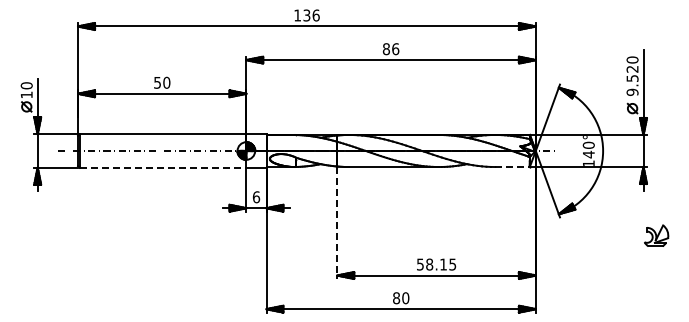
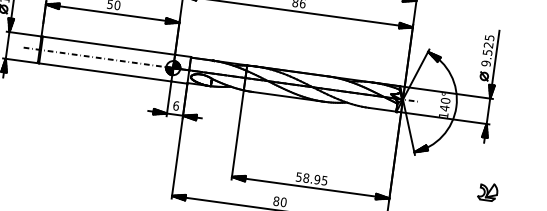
text: (632, 59) -> (489, 37), 9.520 -> 9.525
line: (163, 167) -> (105, 72), dashed -> solid
line: (513, 167) -> (383, 110), dashed -> solid
line: (337, 222) -> (237, 134), dashed -> solid
part: (656, 235) -> (487, 191), moved
text: (443, 264) -> (317, 179), 58.15 -> 58.95

